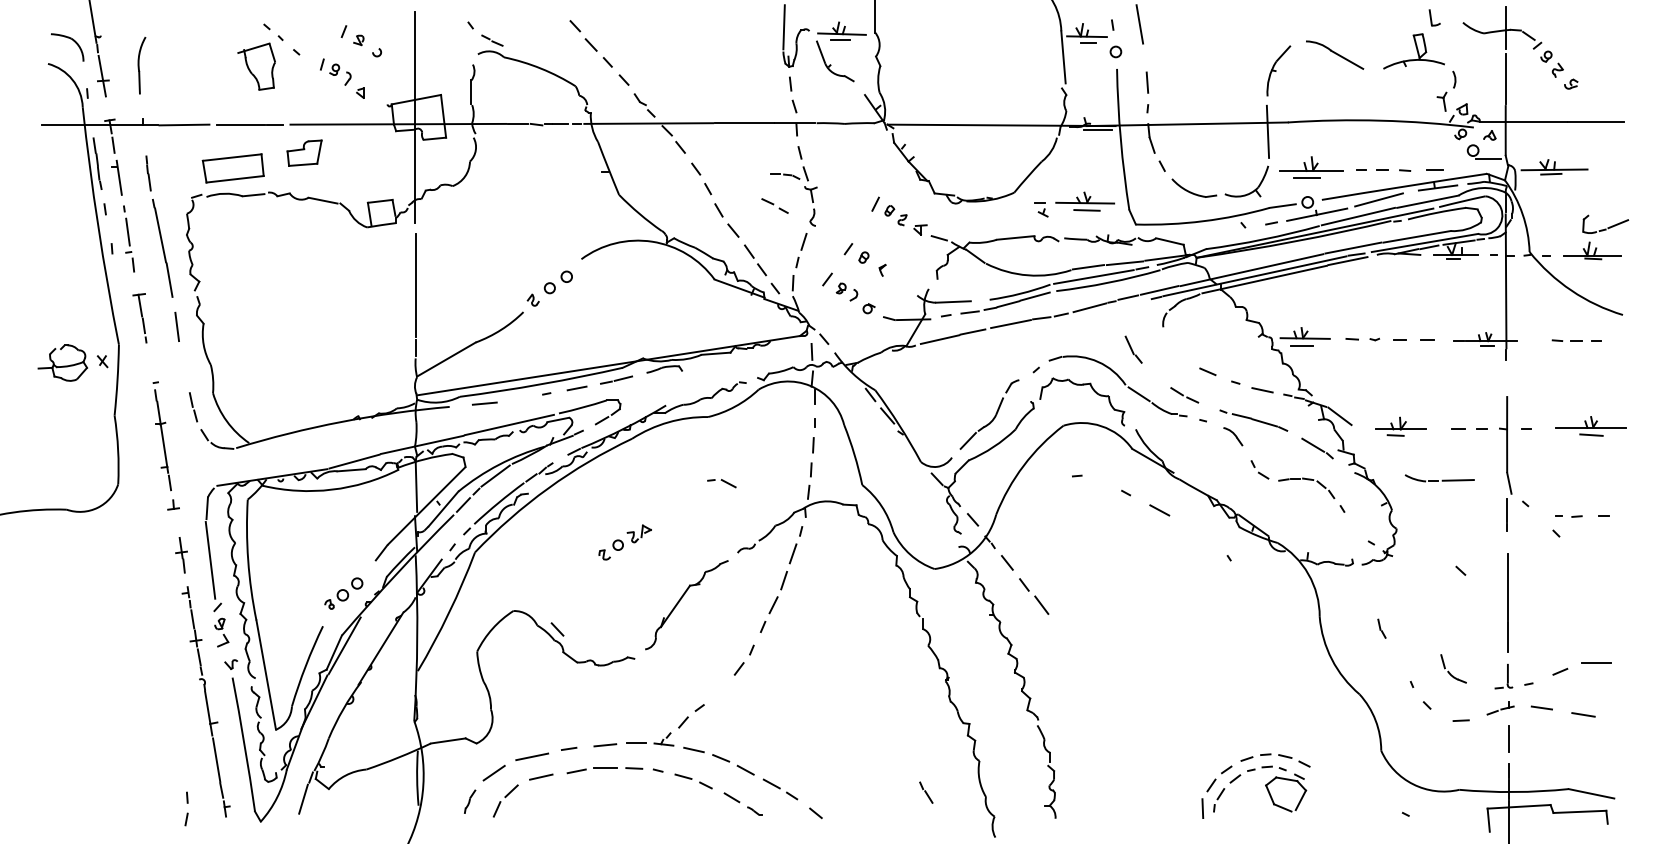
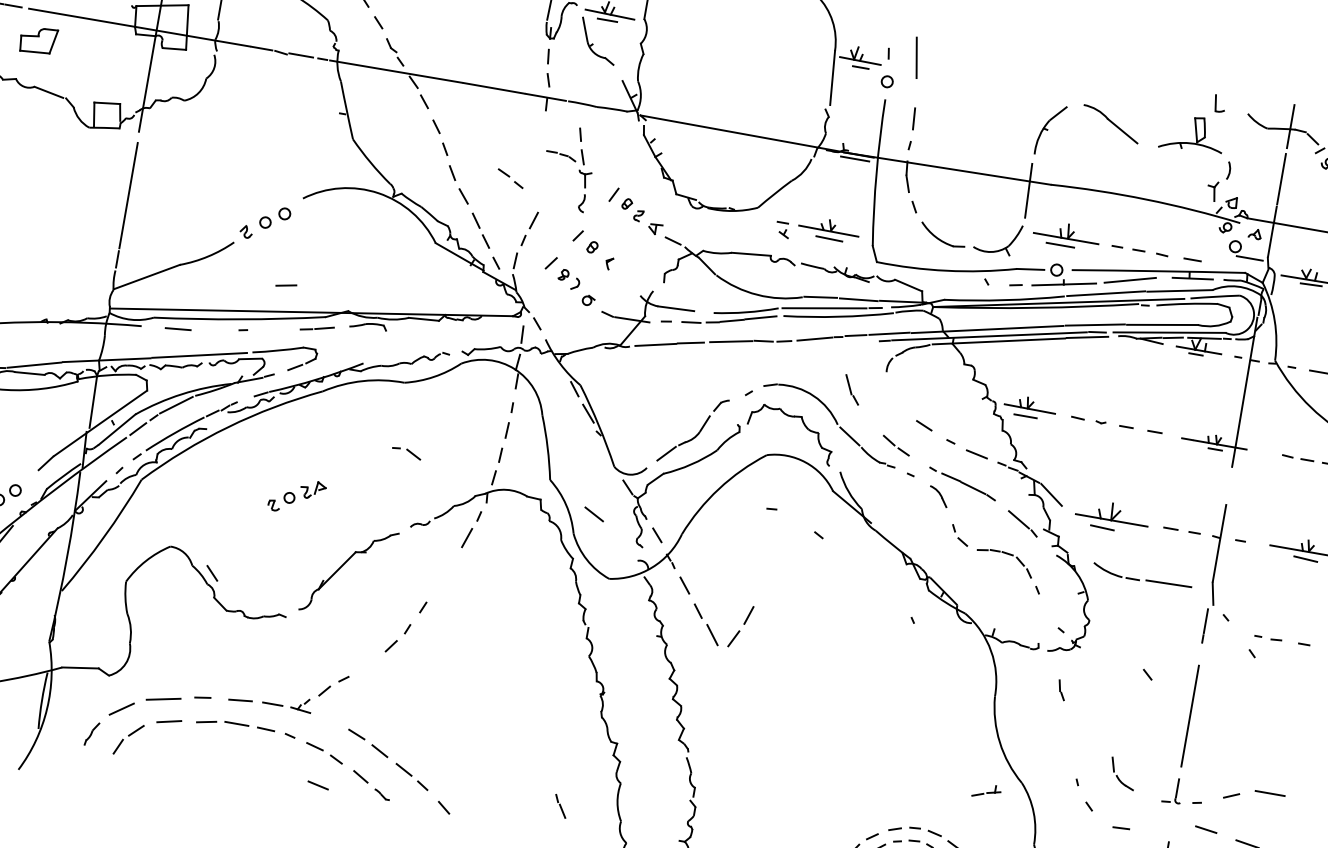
part: (797, 179) -> (573, 161), moved
line: (576, 388) -> (285, 285), moved
part: (1400, 426) -> (1111, 516), size x1.4
part: (1439, 478) -> (1142, 576), size x1.4
line: (1159, 510) -> (593, 514), moved
part: (777, 592) -> (740, 626), moved
part: (1381, 628) -> (1061, 689), moved
part: (1500, 708) -> (986, 791), moved
line: (693, 749) -> (317, 784), moved

